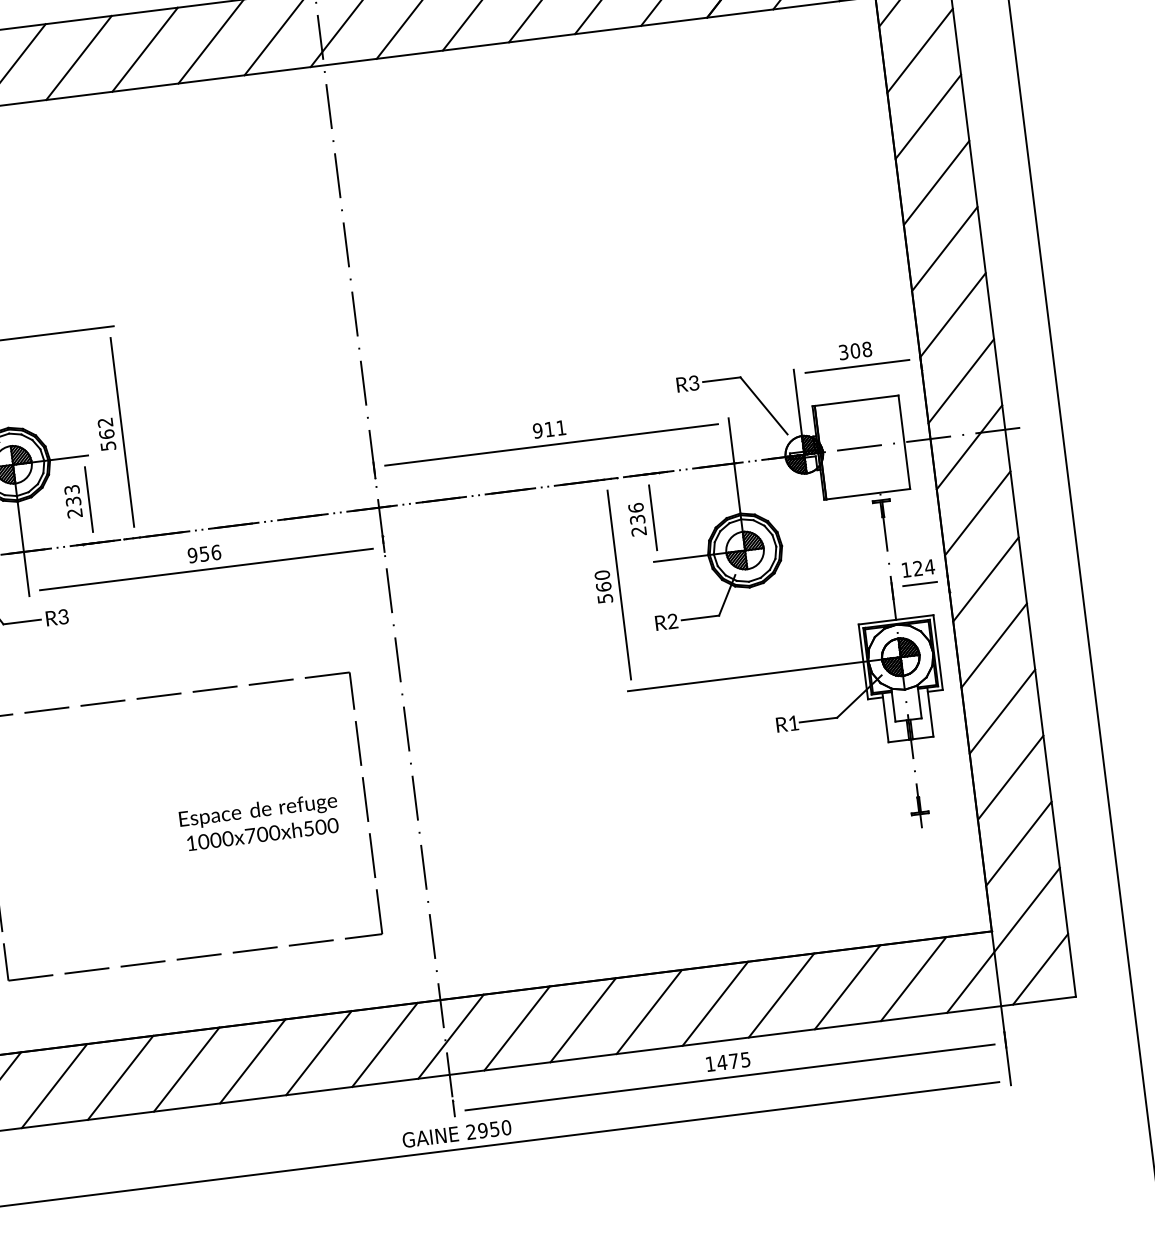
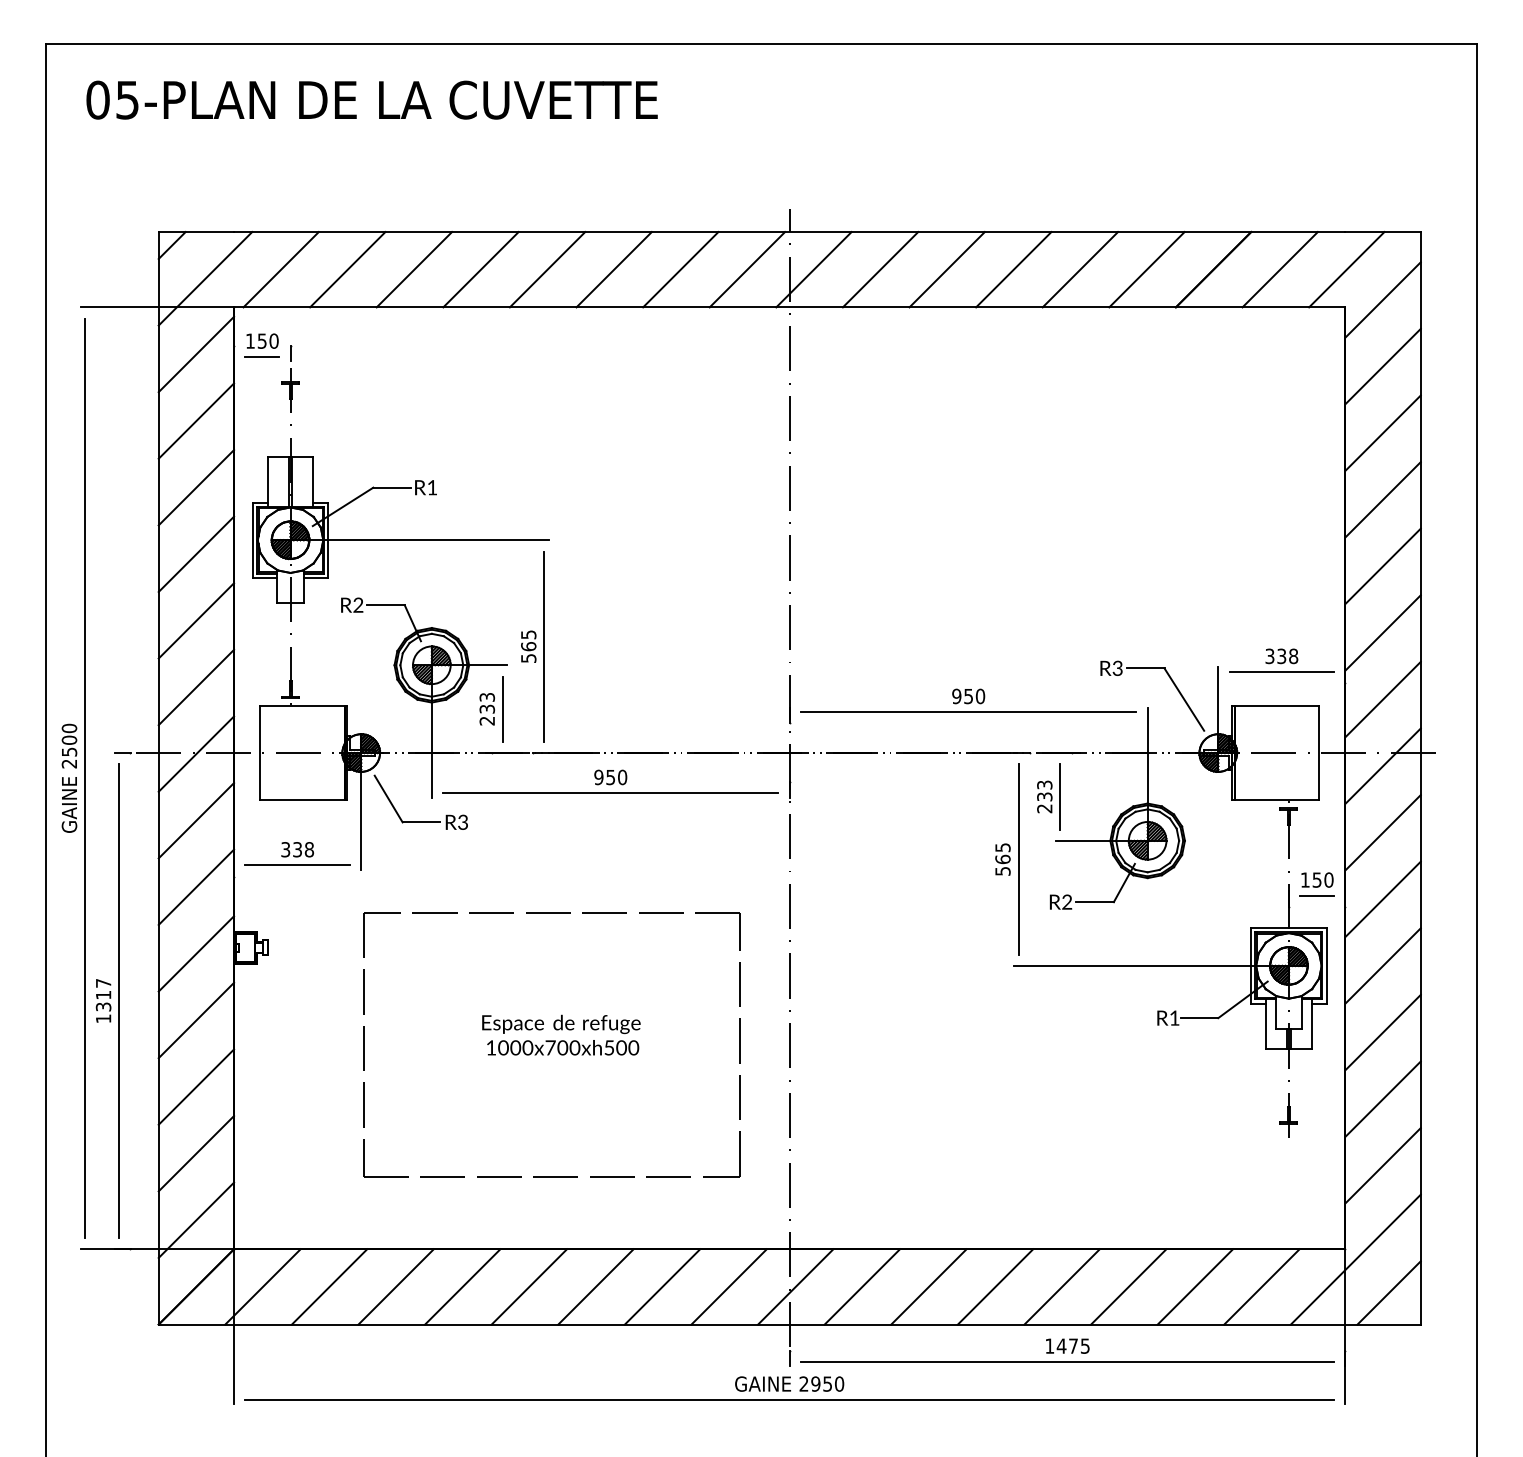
text: (855, 351) -> (1281, 656), 308 -> 338
text: (105, 422) -> (528, 634), 562 -> 565
text: (555, 428) -> (974, 696), 911 -> 950
text: (635, 507) -> (1044, 784), 236 -> 233
text: (216, 551) -> (622, 776), 956 -> 950
text: (923, 567) -> (1322, 879), 124 -> 150
text: (601, 575) -> (1002, 847), 560 -> 565
text: (259, 821) -> (561, 1034), moved

